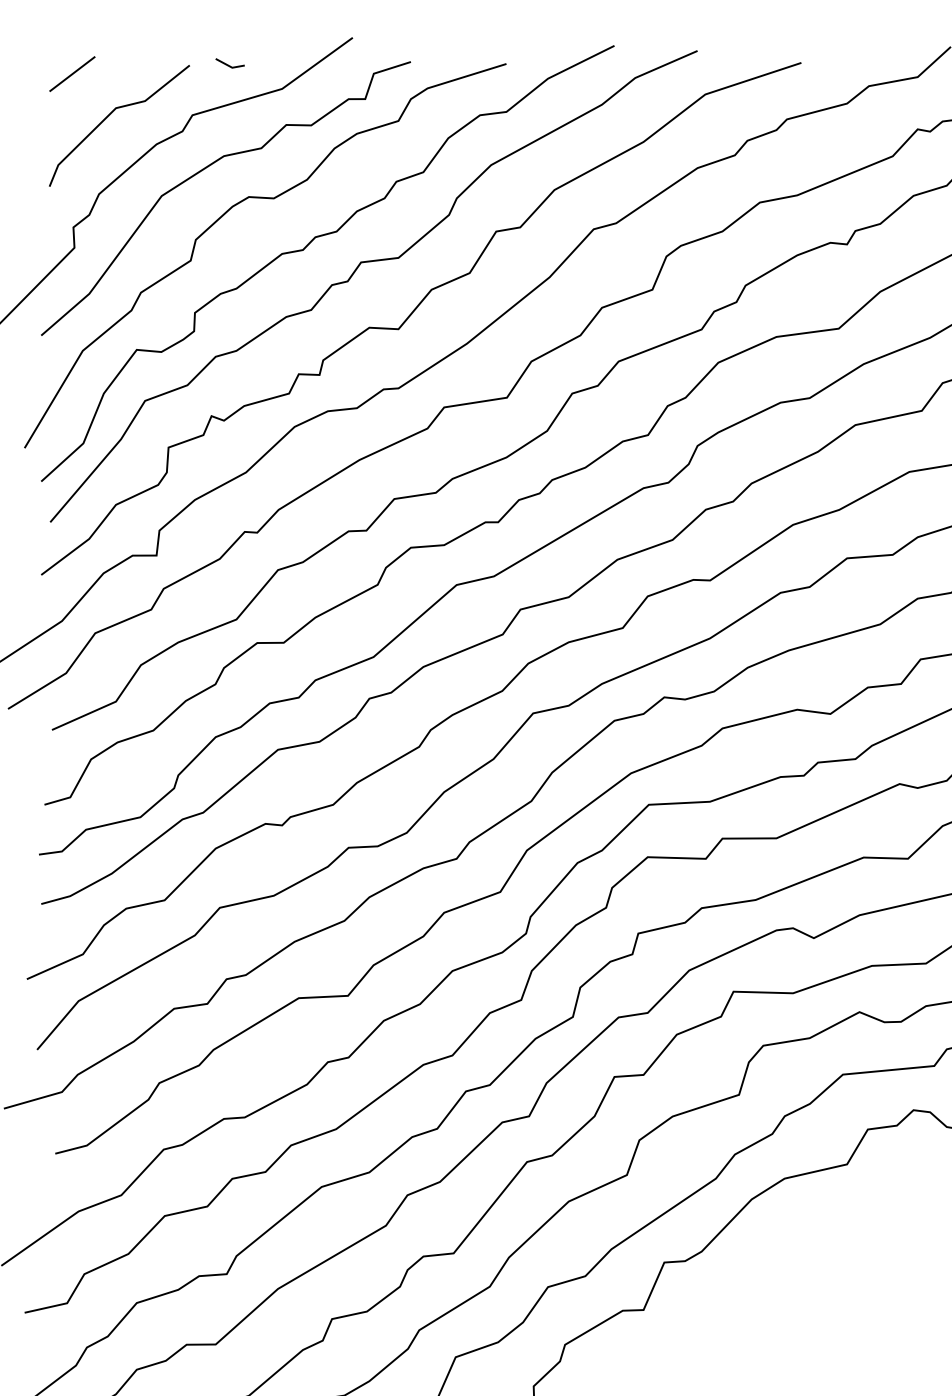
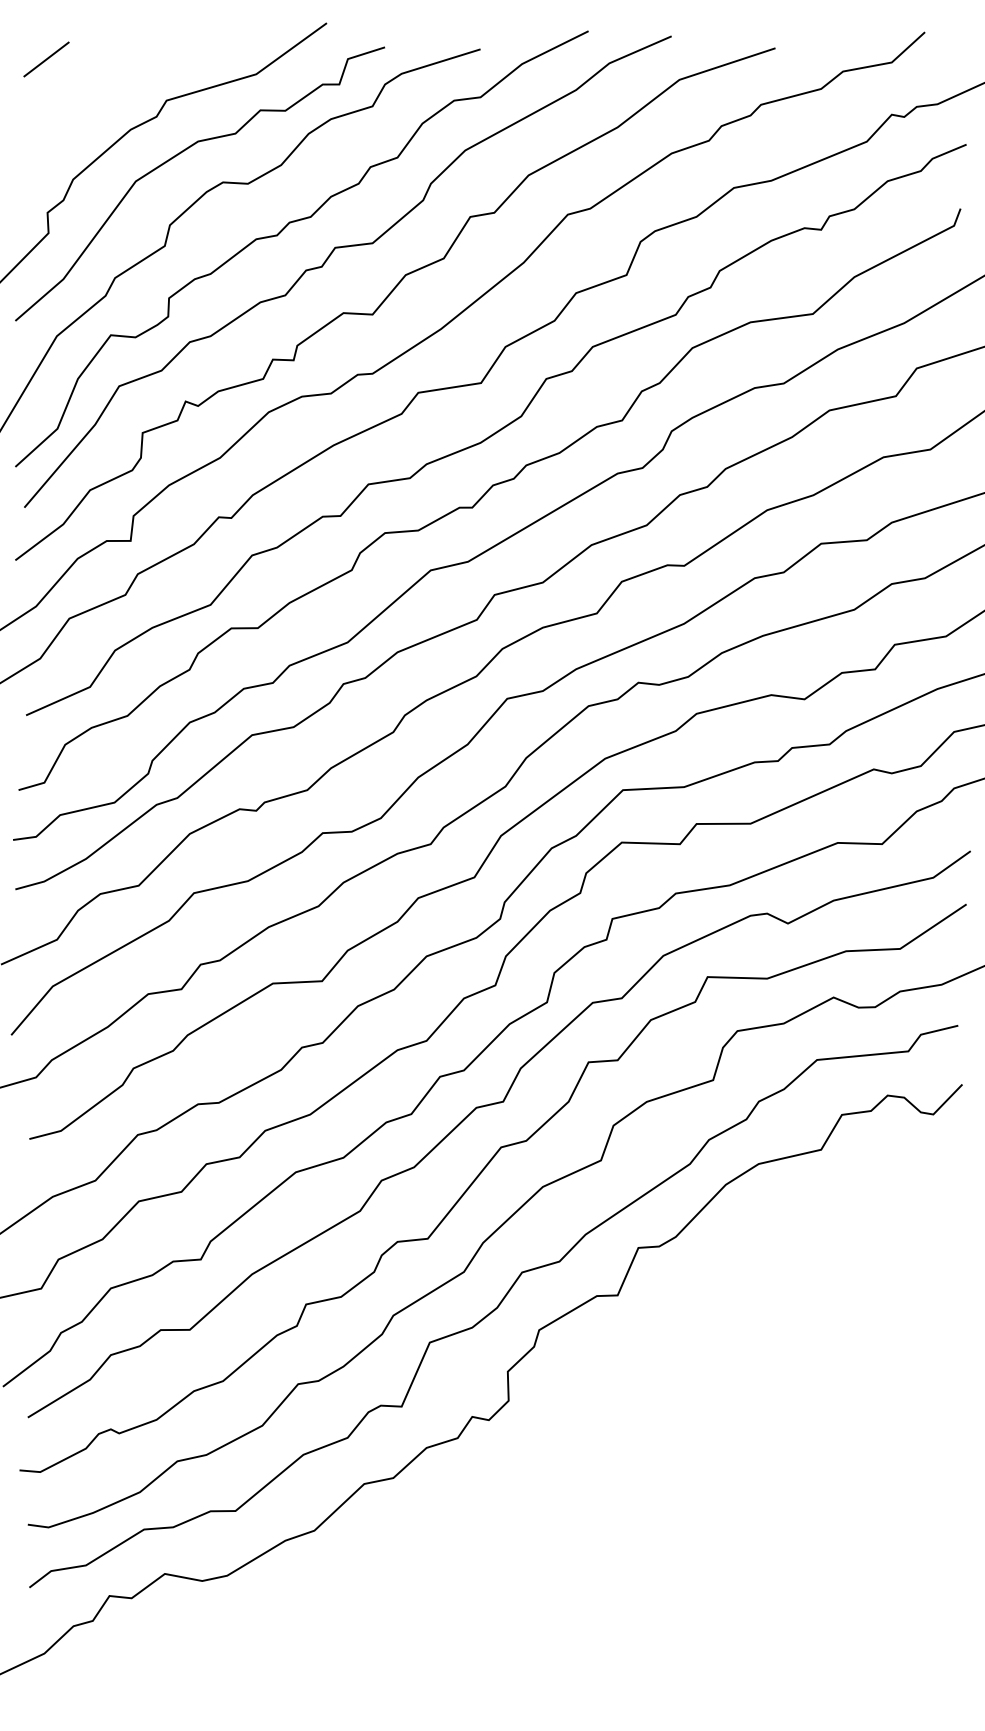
line: (229, 65) -> (203, 50), removed
line: (109, 116) -> (83, 101), removed

